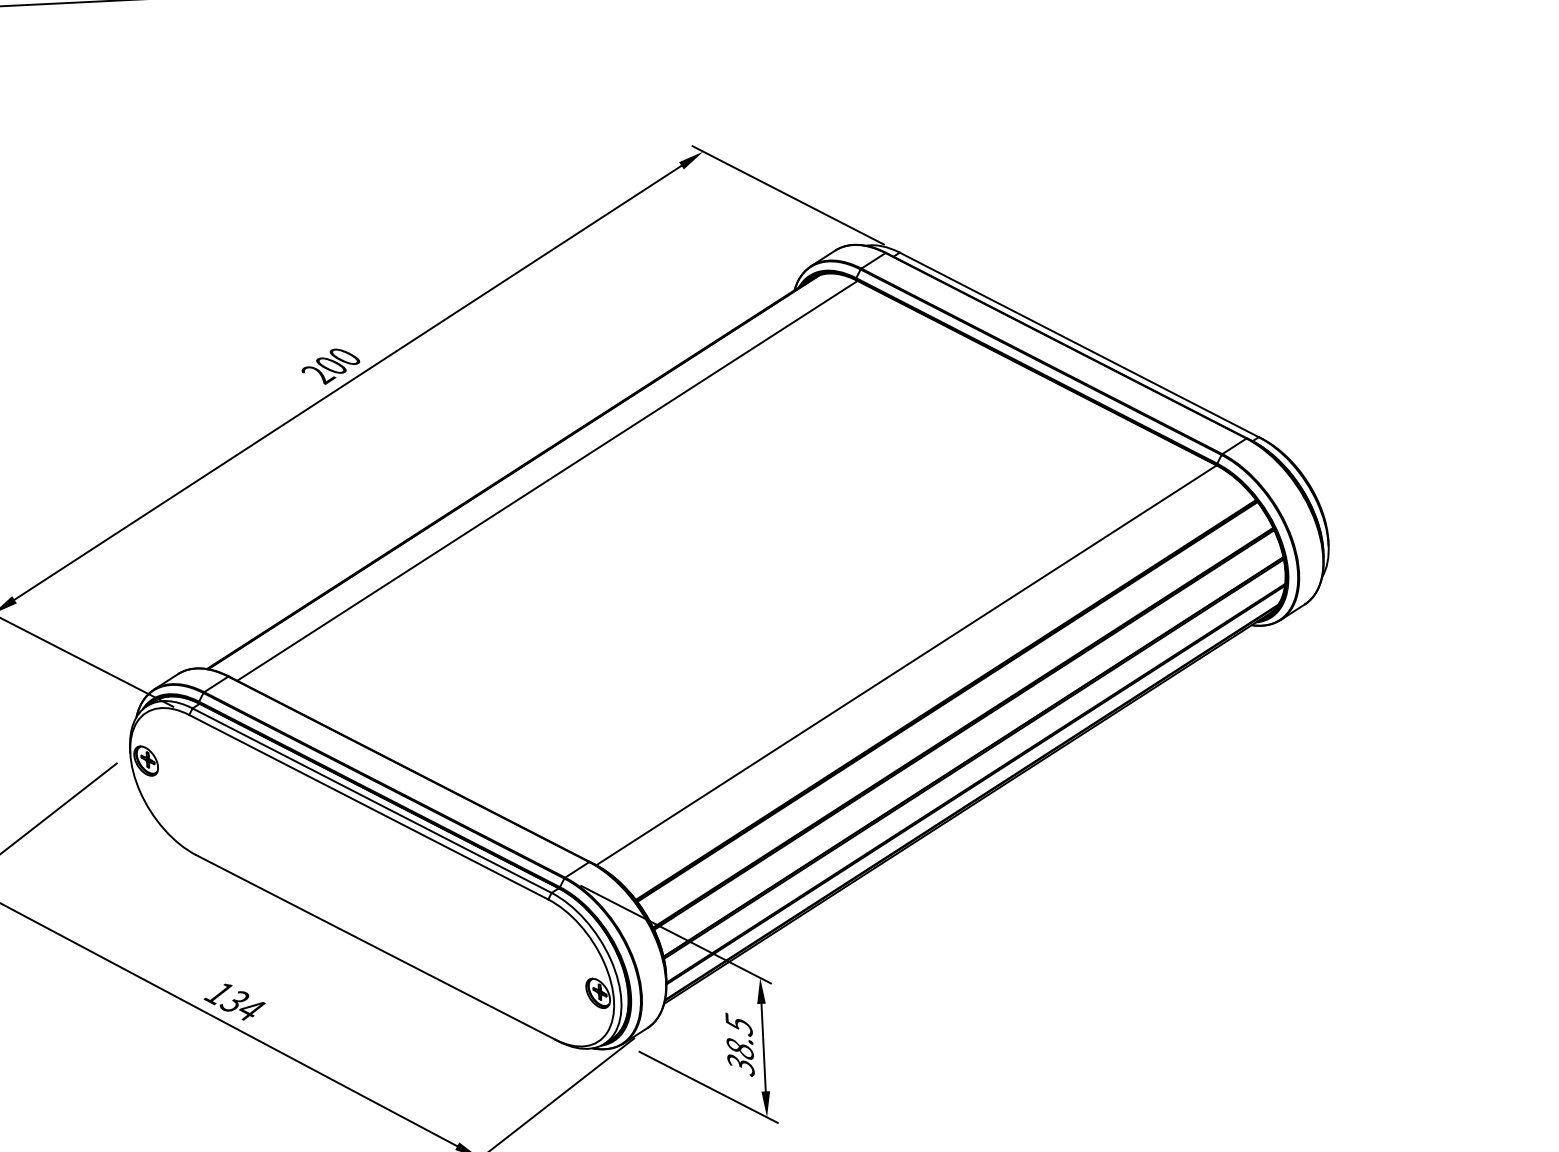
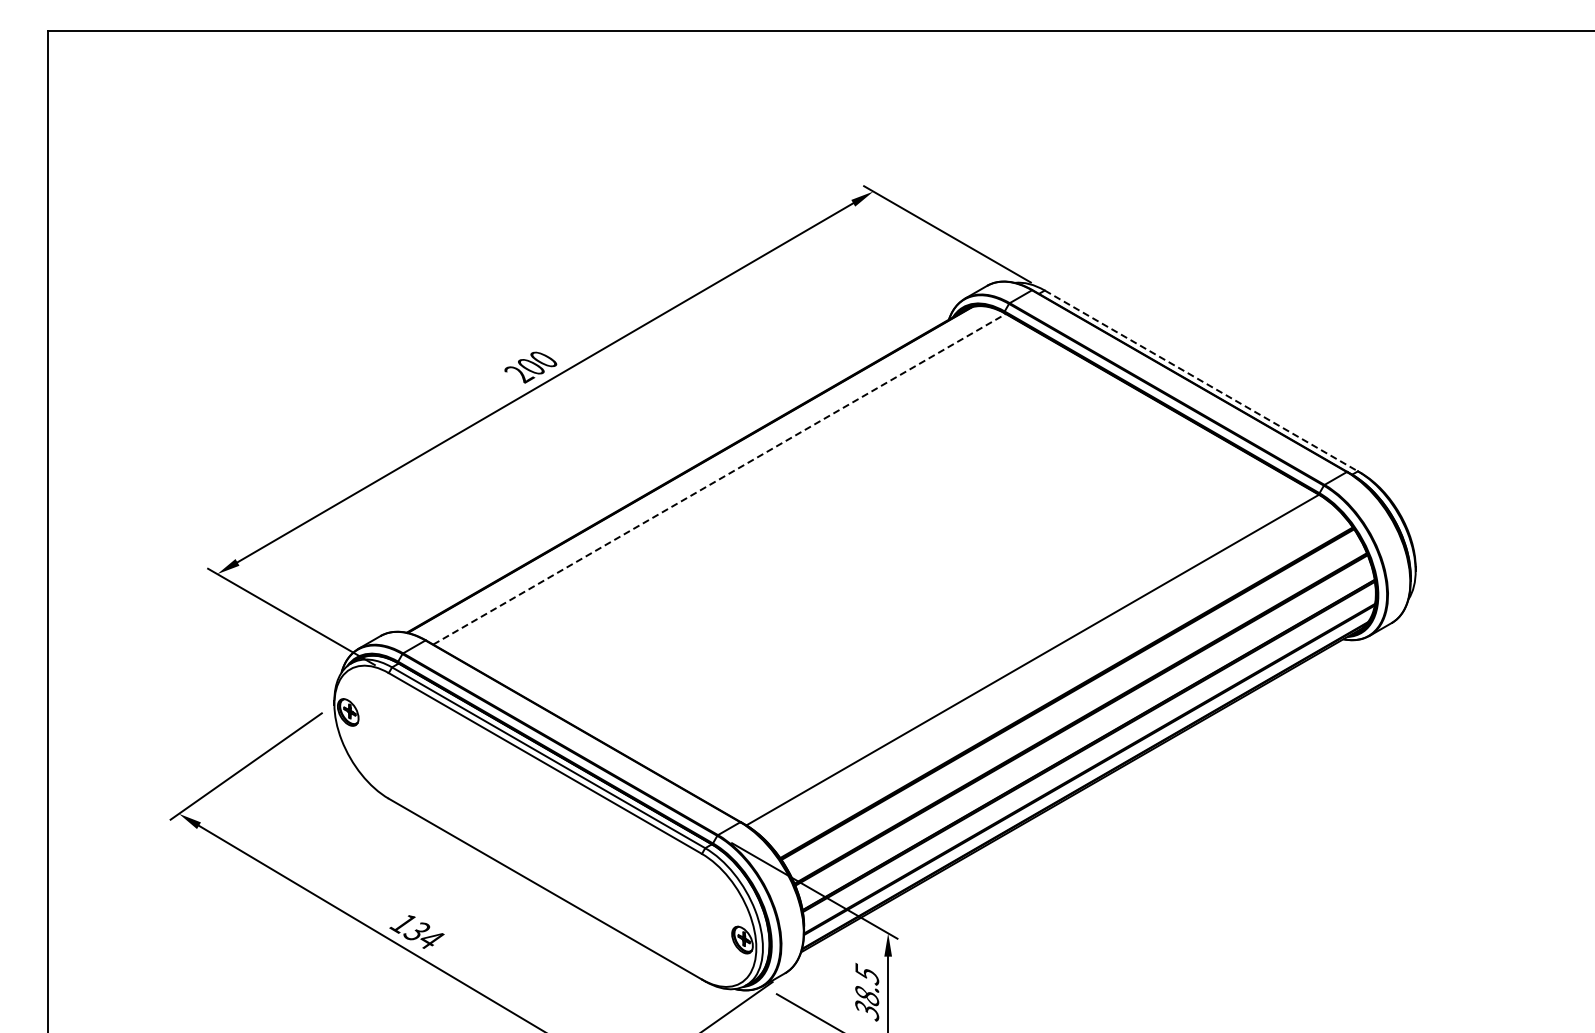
line: (1079, 344) -> (1201, 380), solid -> dashed
line: (547, 481) -> (719, 479), solid -> dashed

